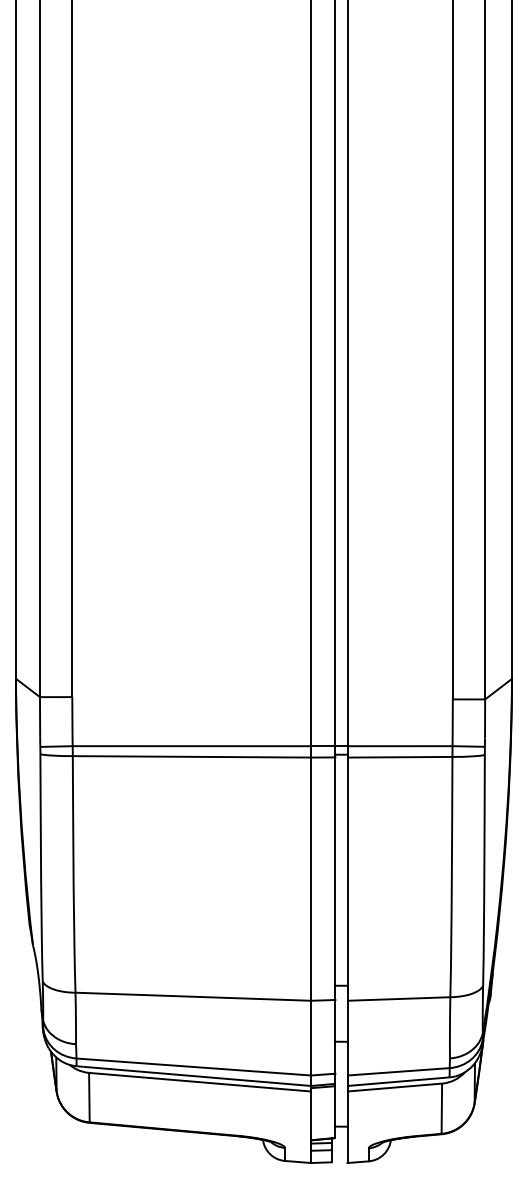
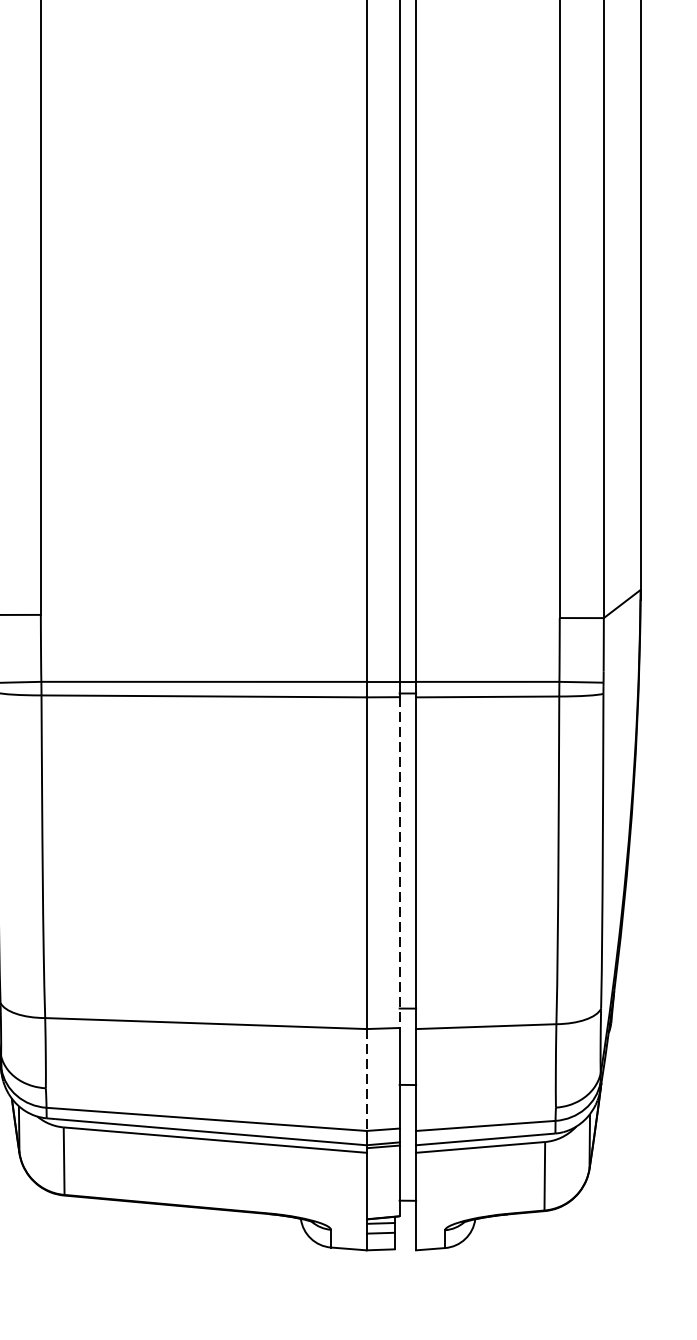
line: (335, 879) -> (399, 863), solid -> dashed
line: (311, 1038) -> (367, 1080), solid -> dashed

